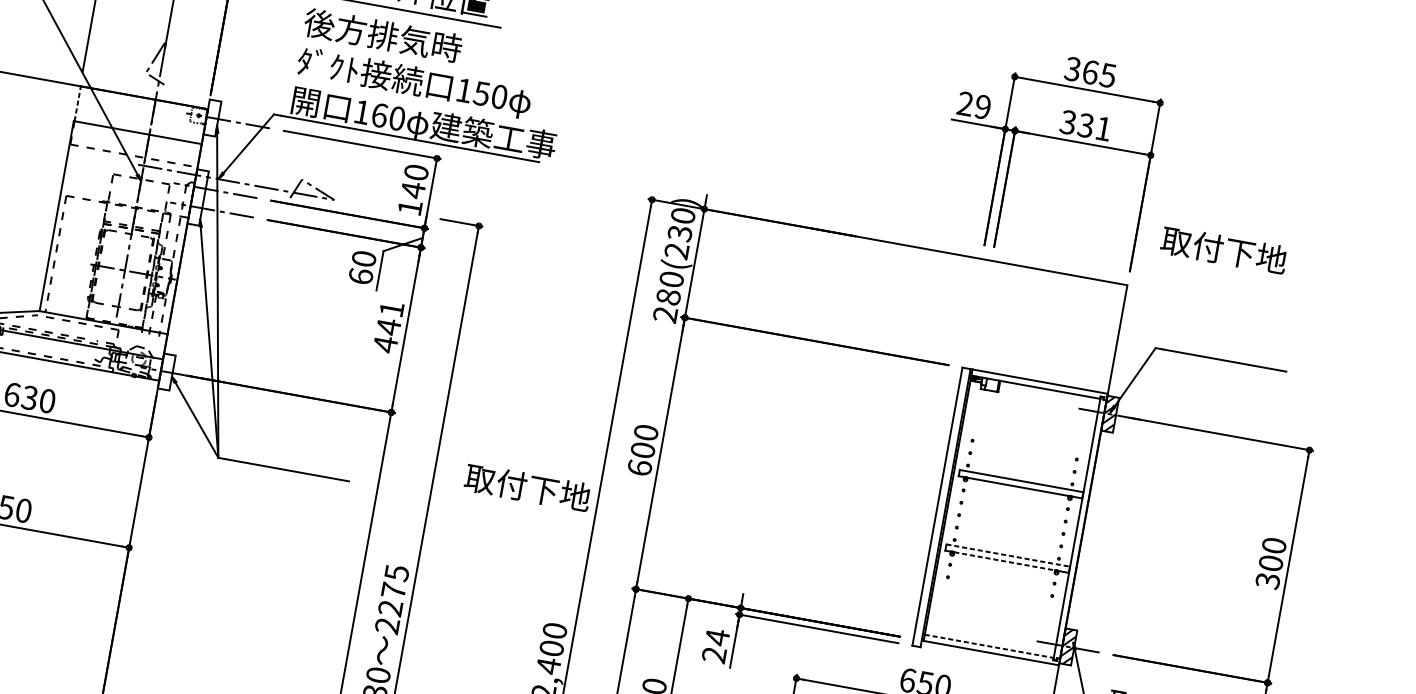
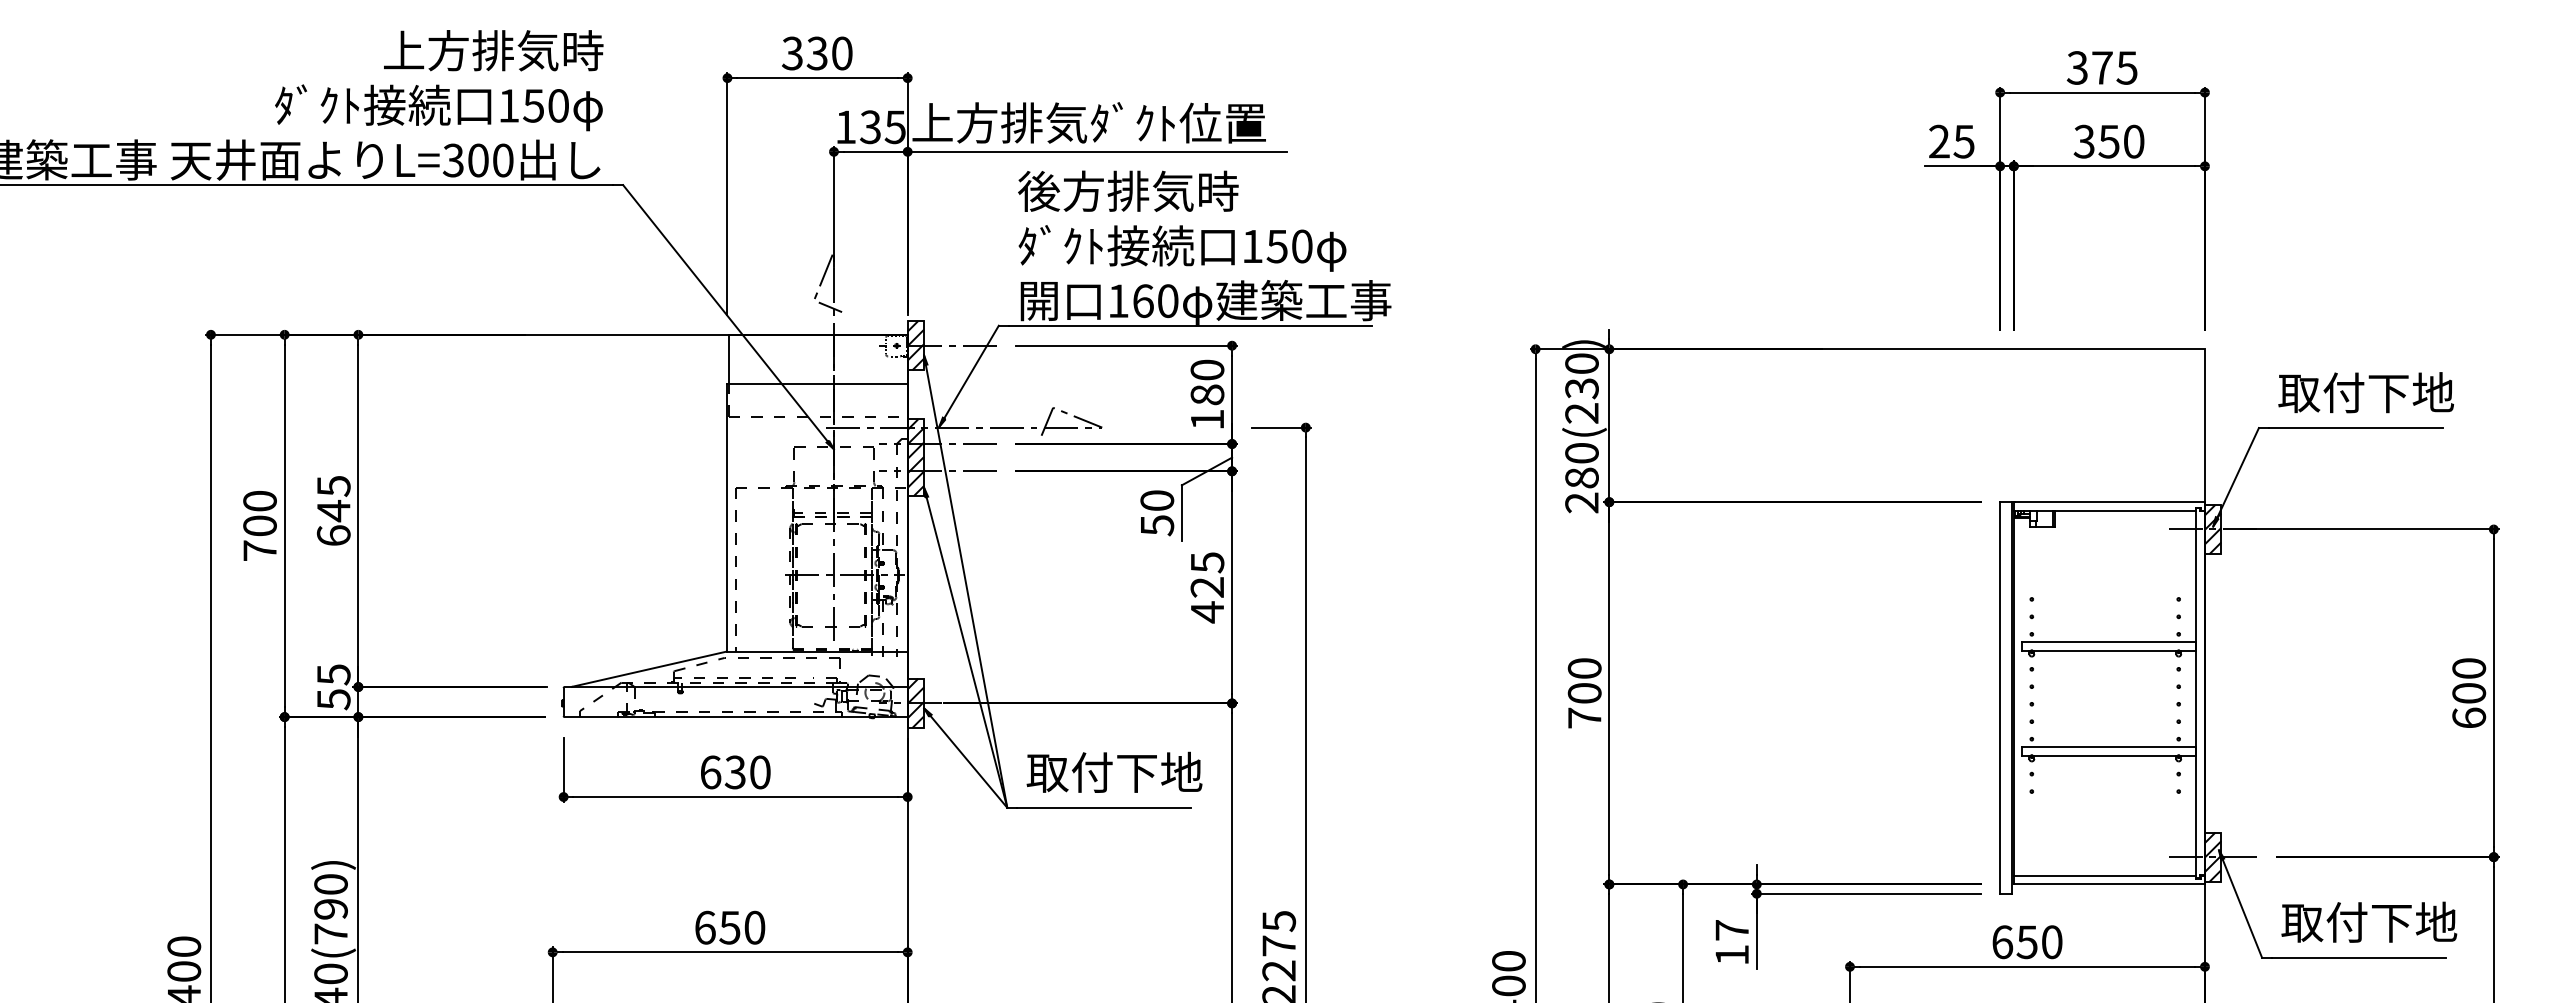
text: (1090, 72) -> (2102, 67), 365 -> 375
line: (77, 103) -> (728, 359), dashed -> solid
text: (982, 106) -> (1963, 141), 29 -> 25
hatch: (212, 117) -> (915, 345), added
text: (1094, 127) -> (2121, 141), 331 -> 350
text: (413, 189) -> (1207, 394), 140 -> 180
hatch: (197, 197) -> (915, 457), added
text: (1223, 249) -> (2365, 392), moved
text: (361, 276) -> (1157, 525), 60 -> 50
text: (390, 318) -> (1207, 575), 441 -> 425
hatch: (166, 372) -> (915, 703), added
text: (639, 467) -> (1584, 717), 600 -> 700
text: (527, 486) -> (1114, 771), moved
line: (1008, 555) -> (2108, 747), dashed -> solid
line: (1004, 561) -> (2105, 755), dashed -> solid
text: (1268, 580) -> (2469, 717), 300 -> 600
text: (715, 646) -> (1731, 942), 24 -> 17
line: (989, 646) -> (2105, 875), dashed -> solid

